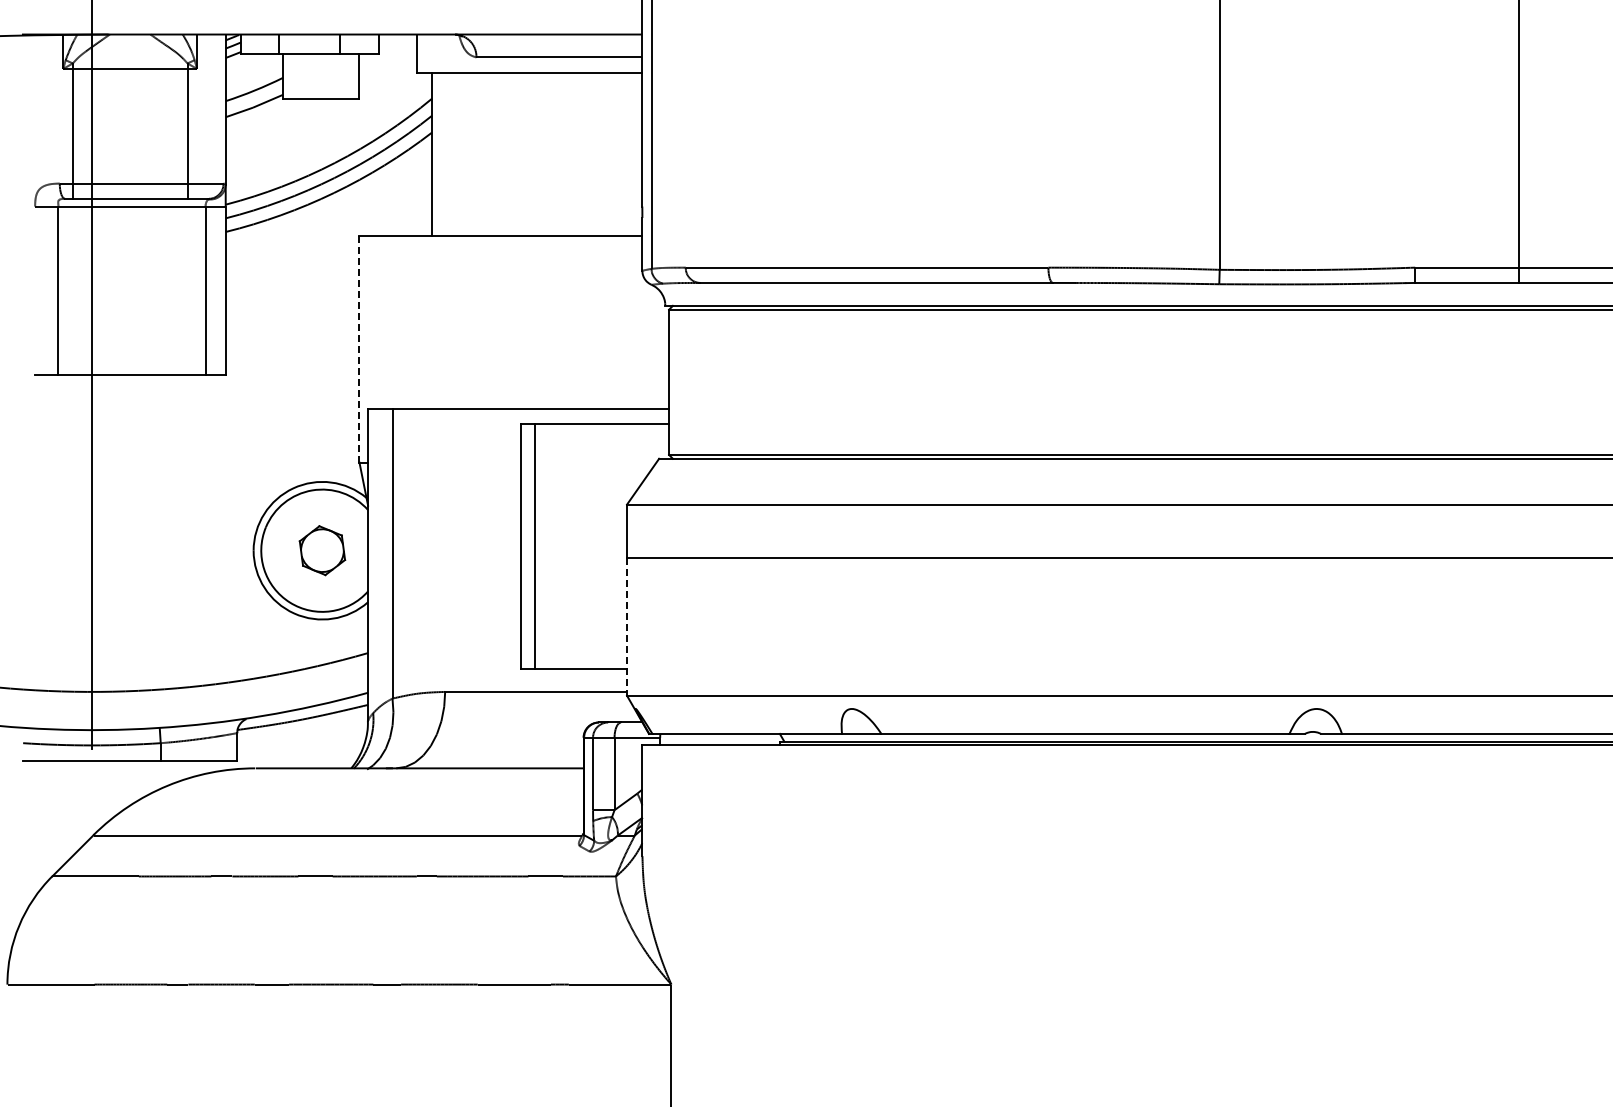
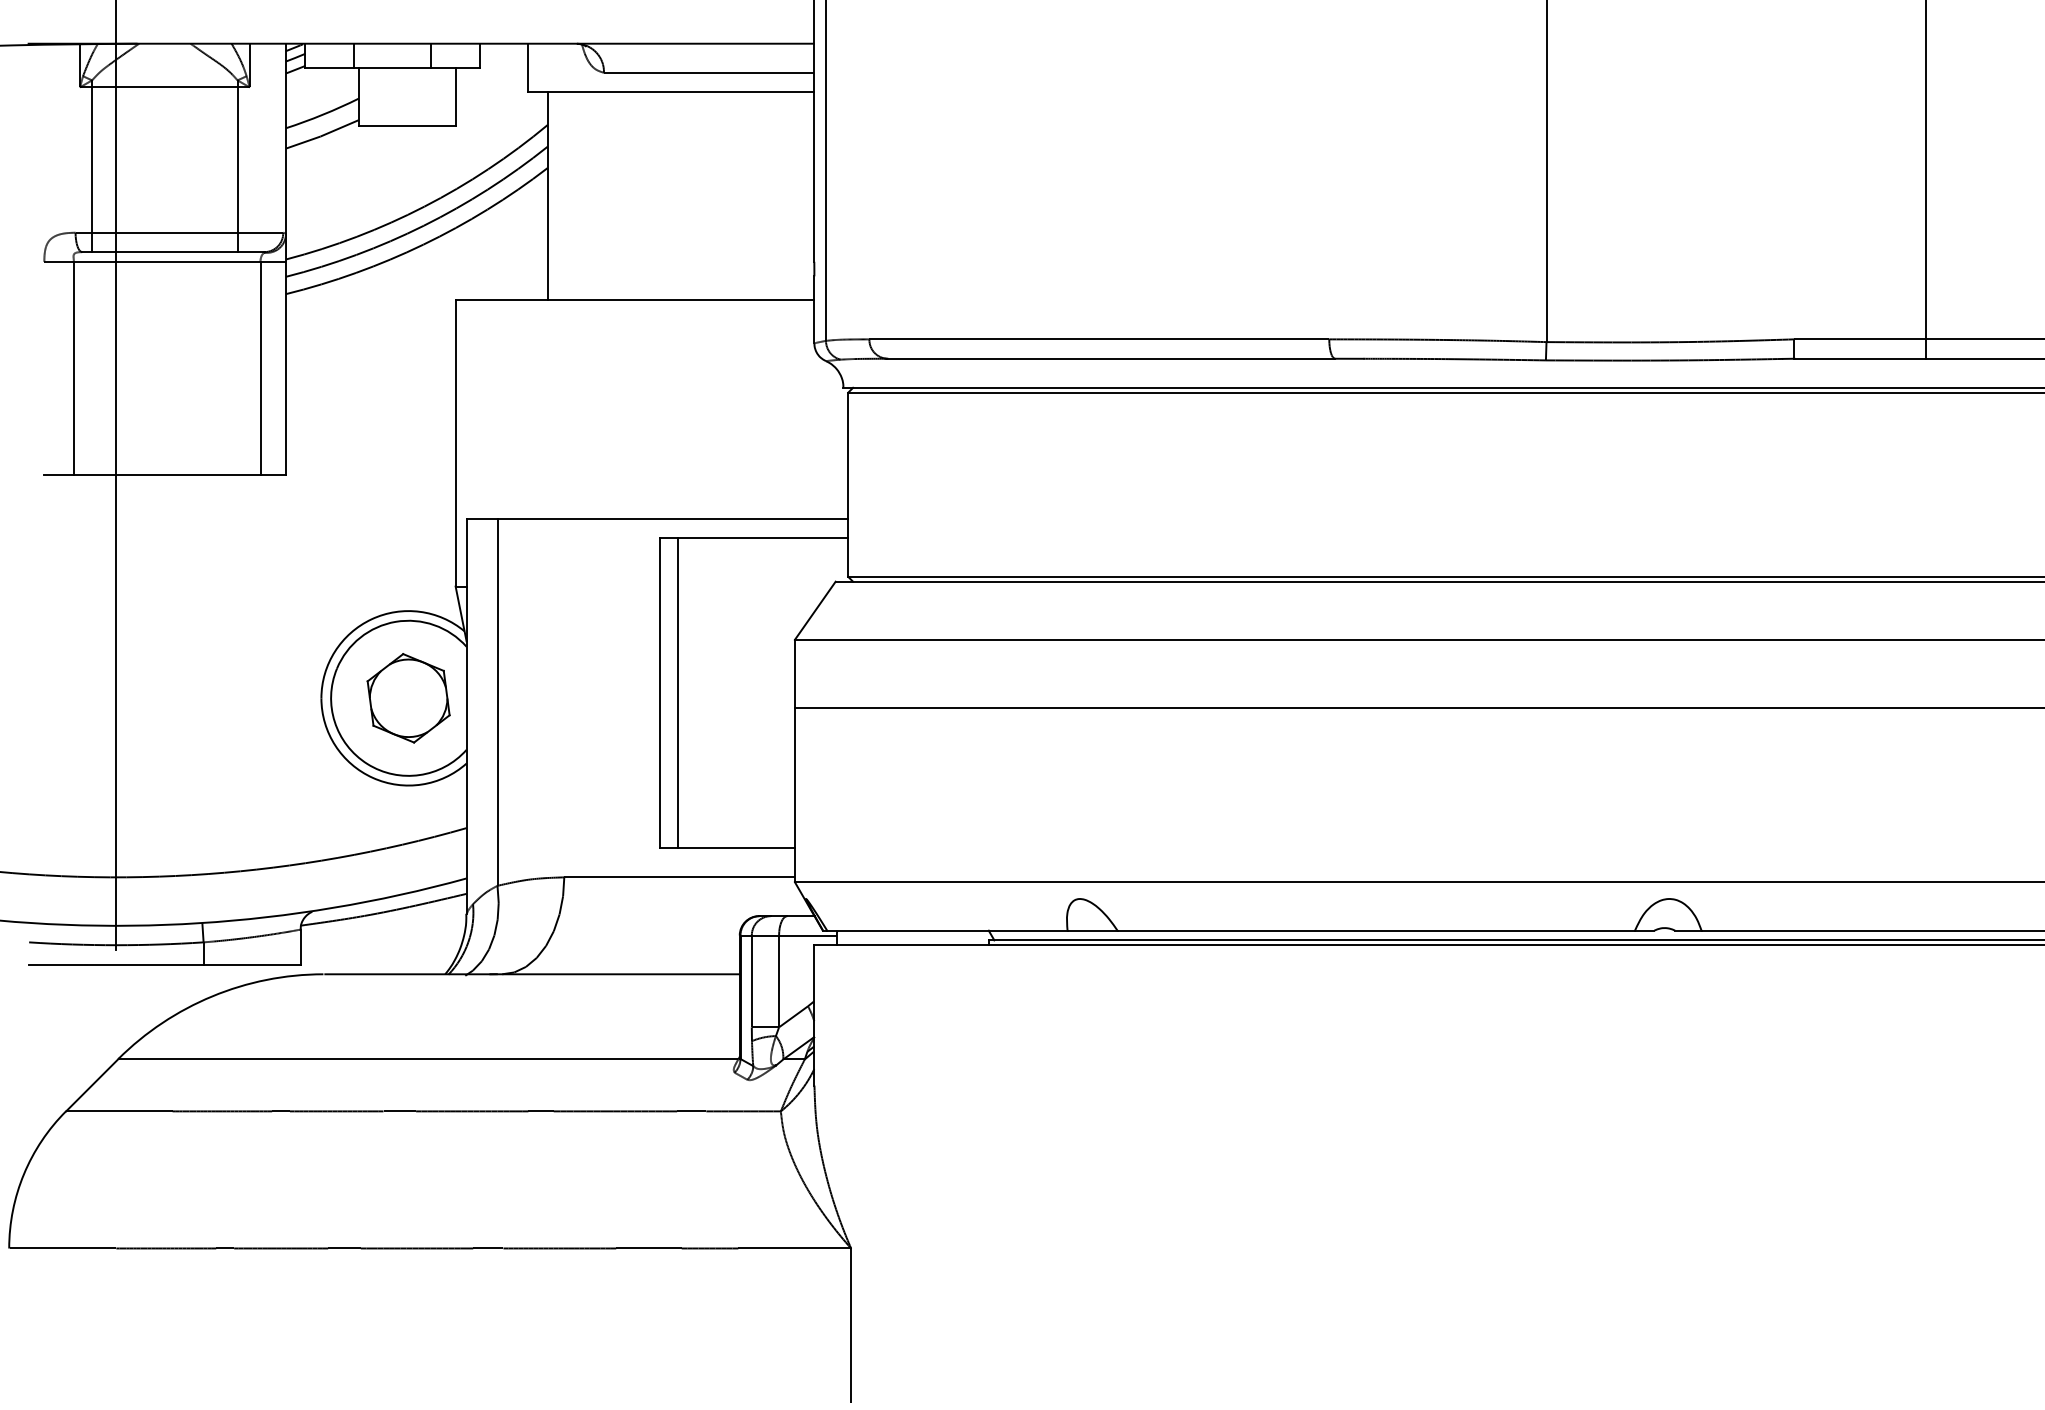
line: (359, 349) -> (455, 443), dashed -> solid
part: (322, 550) -> (408, 698), size x1.43
line: (627, 626) -> (795, 794), dashed -> solid

